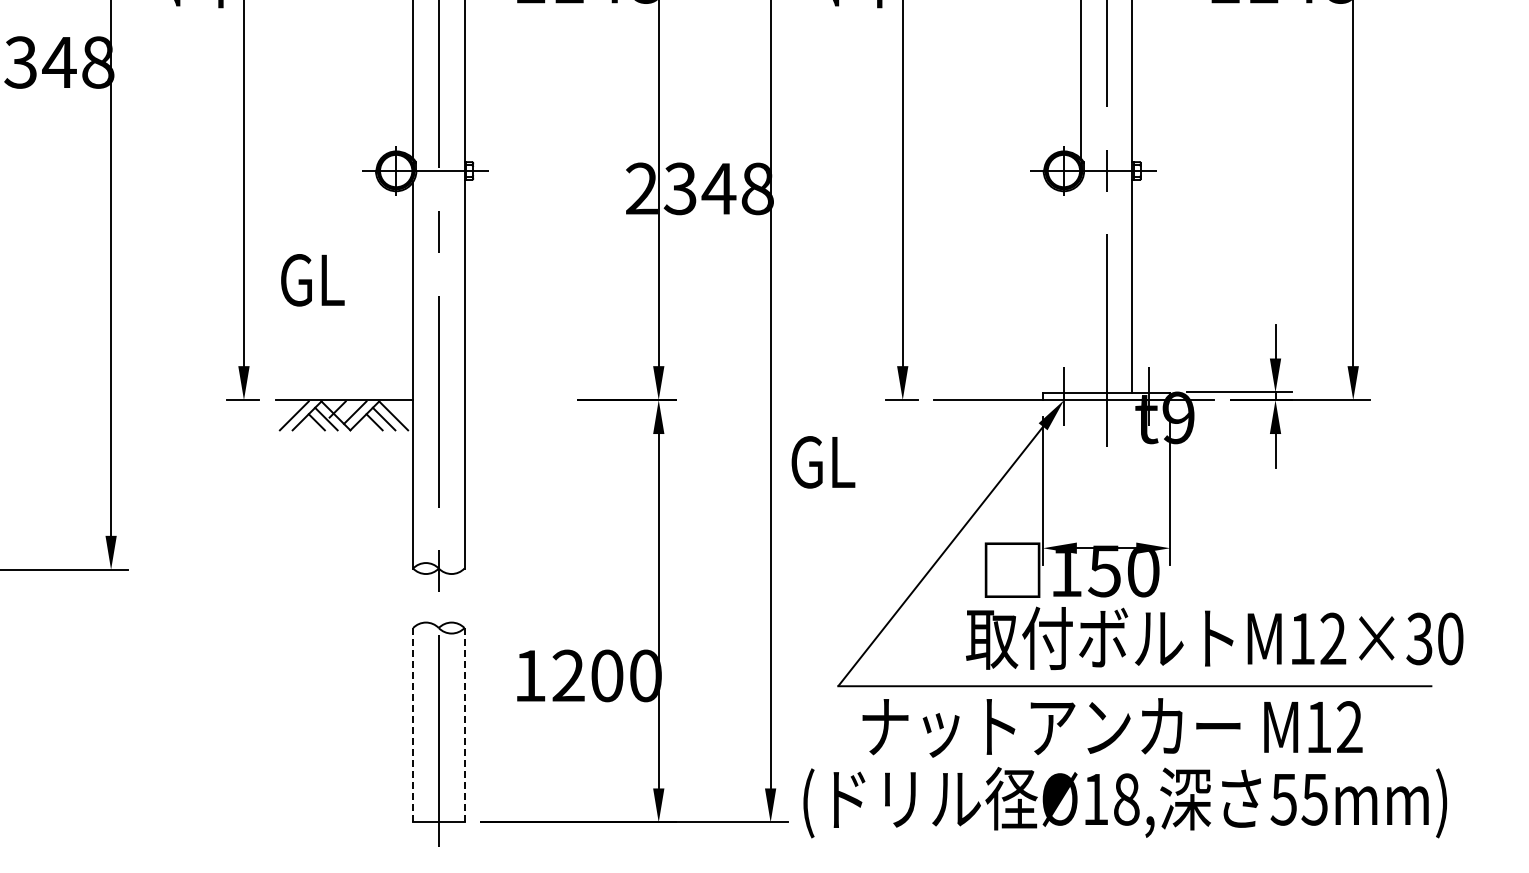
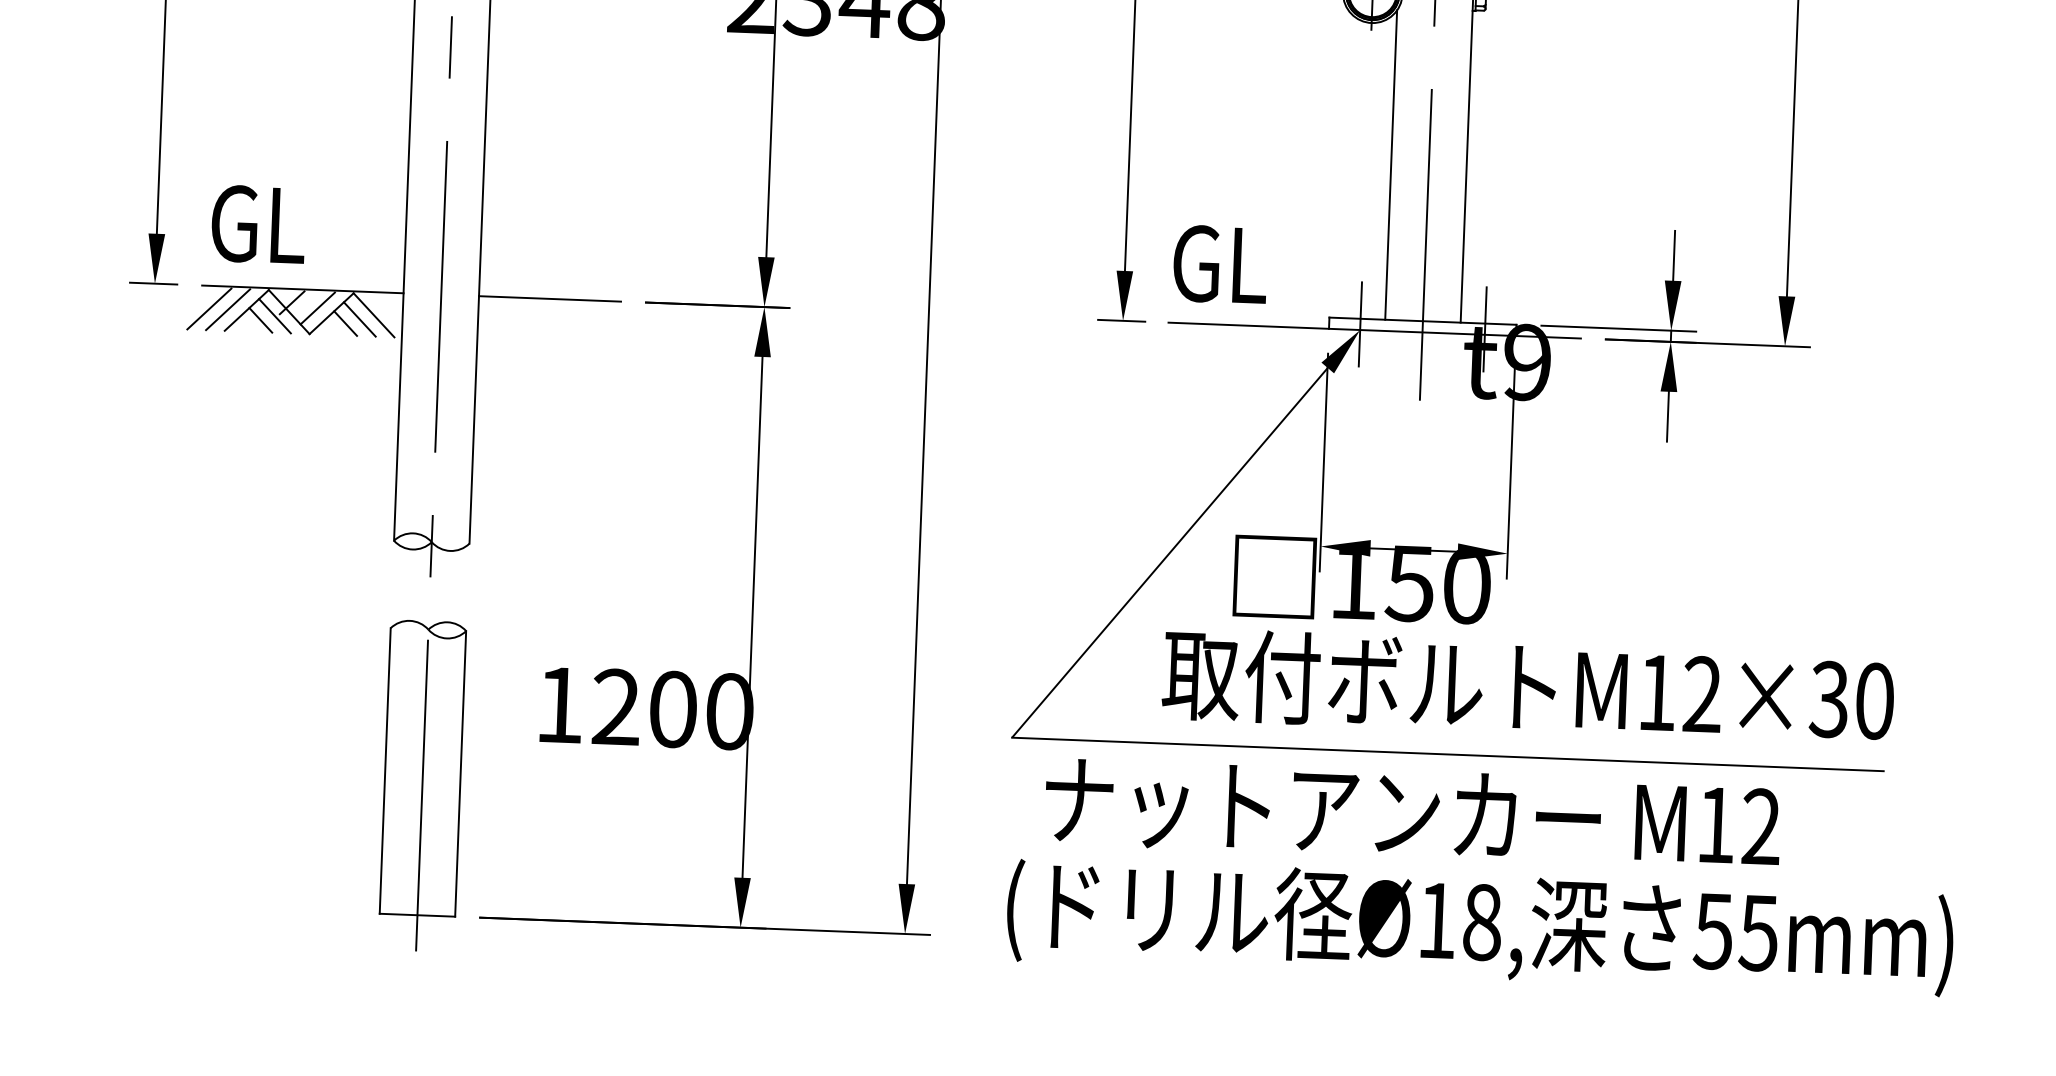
text: (312, 280) -> (258, 224), moved
line: (1080, 286) -> (1390, 163), added
line: (512, 400) -> (549, 299), added
line: (281, 415) -> (209, 308), added
text: (823, 462) -> (1220, 264), moved
text: (1214, 637) -> (1528, 685), moved
line: (413, 724) -> (385, 769), dashed -> solid
line: (464, 725) -> (460, 774), dashed -> solid
text: (1125, 802) -> (1480, 926), moved

